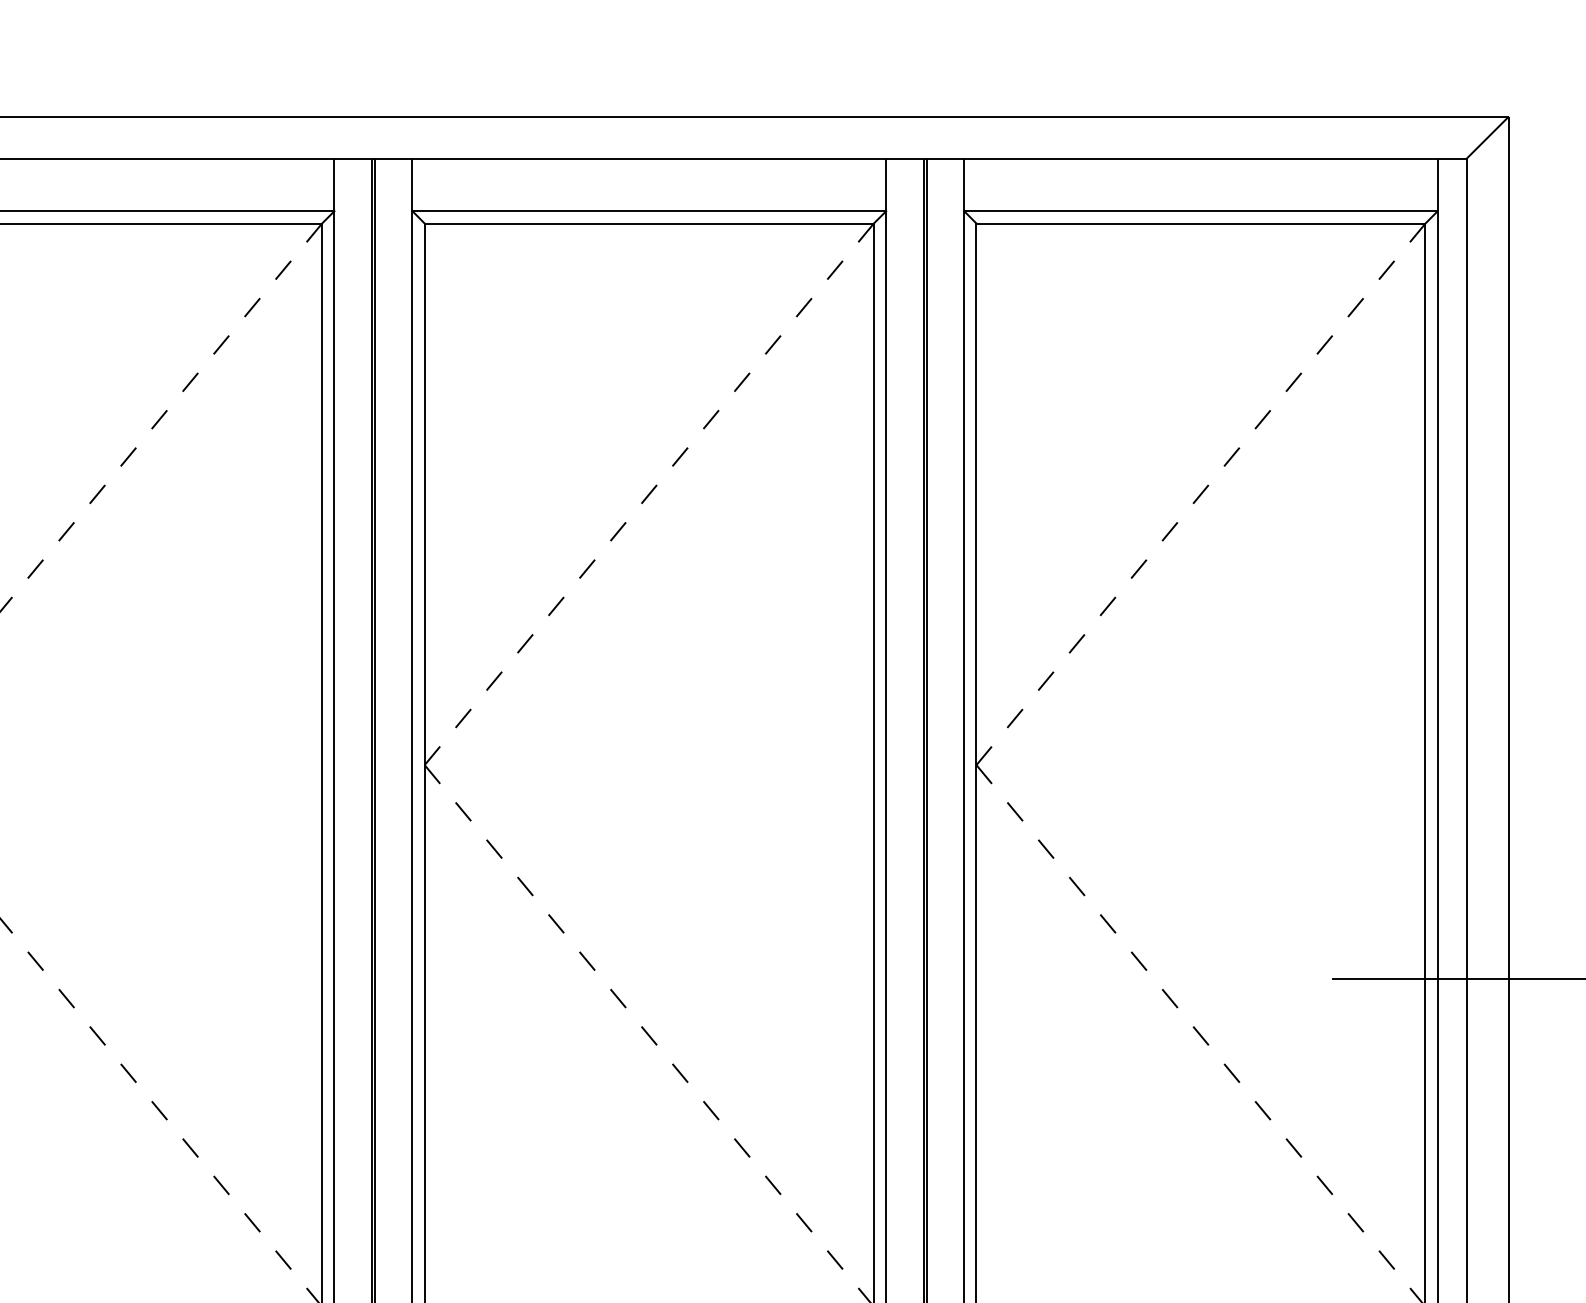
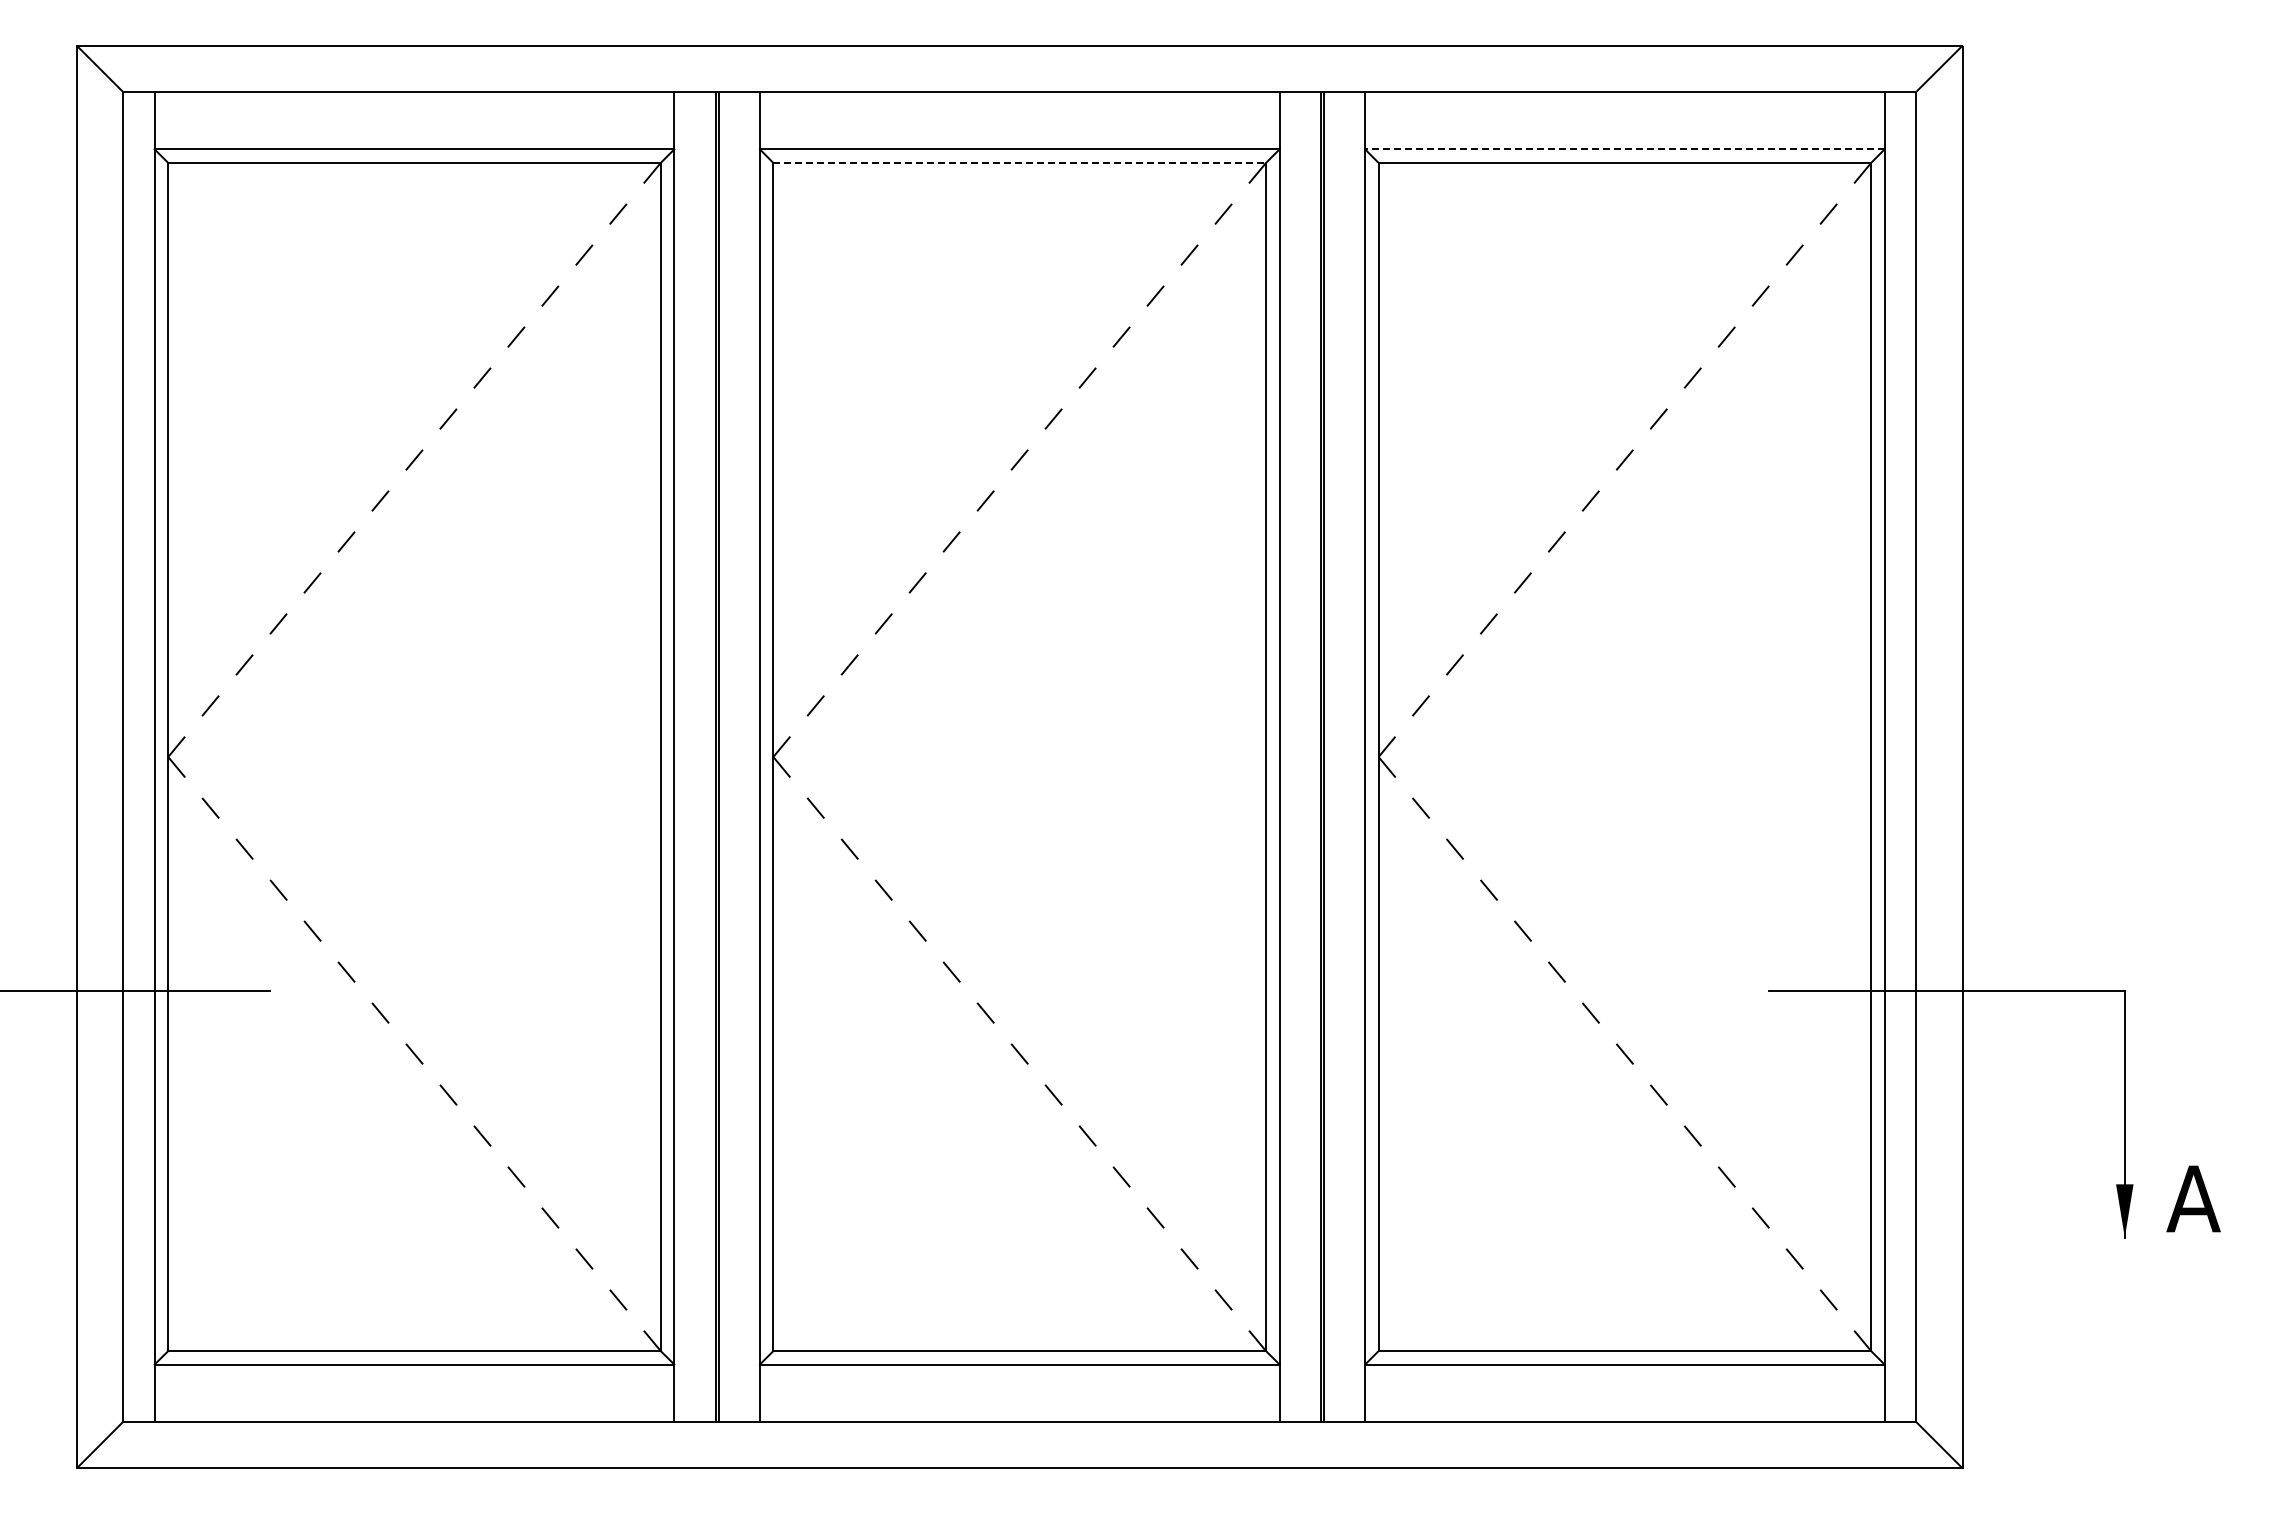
line: (1200, 211) -> (1624, 149), solid -> dashed
line: (650, 223) -> (1020, 162), solid -> dashed

